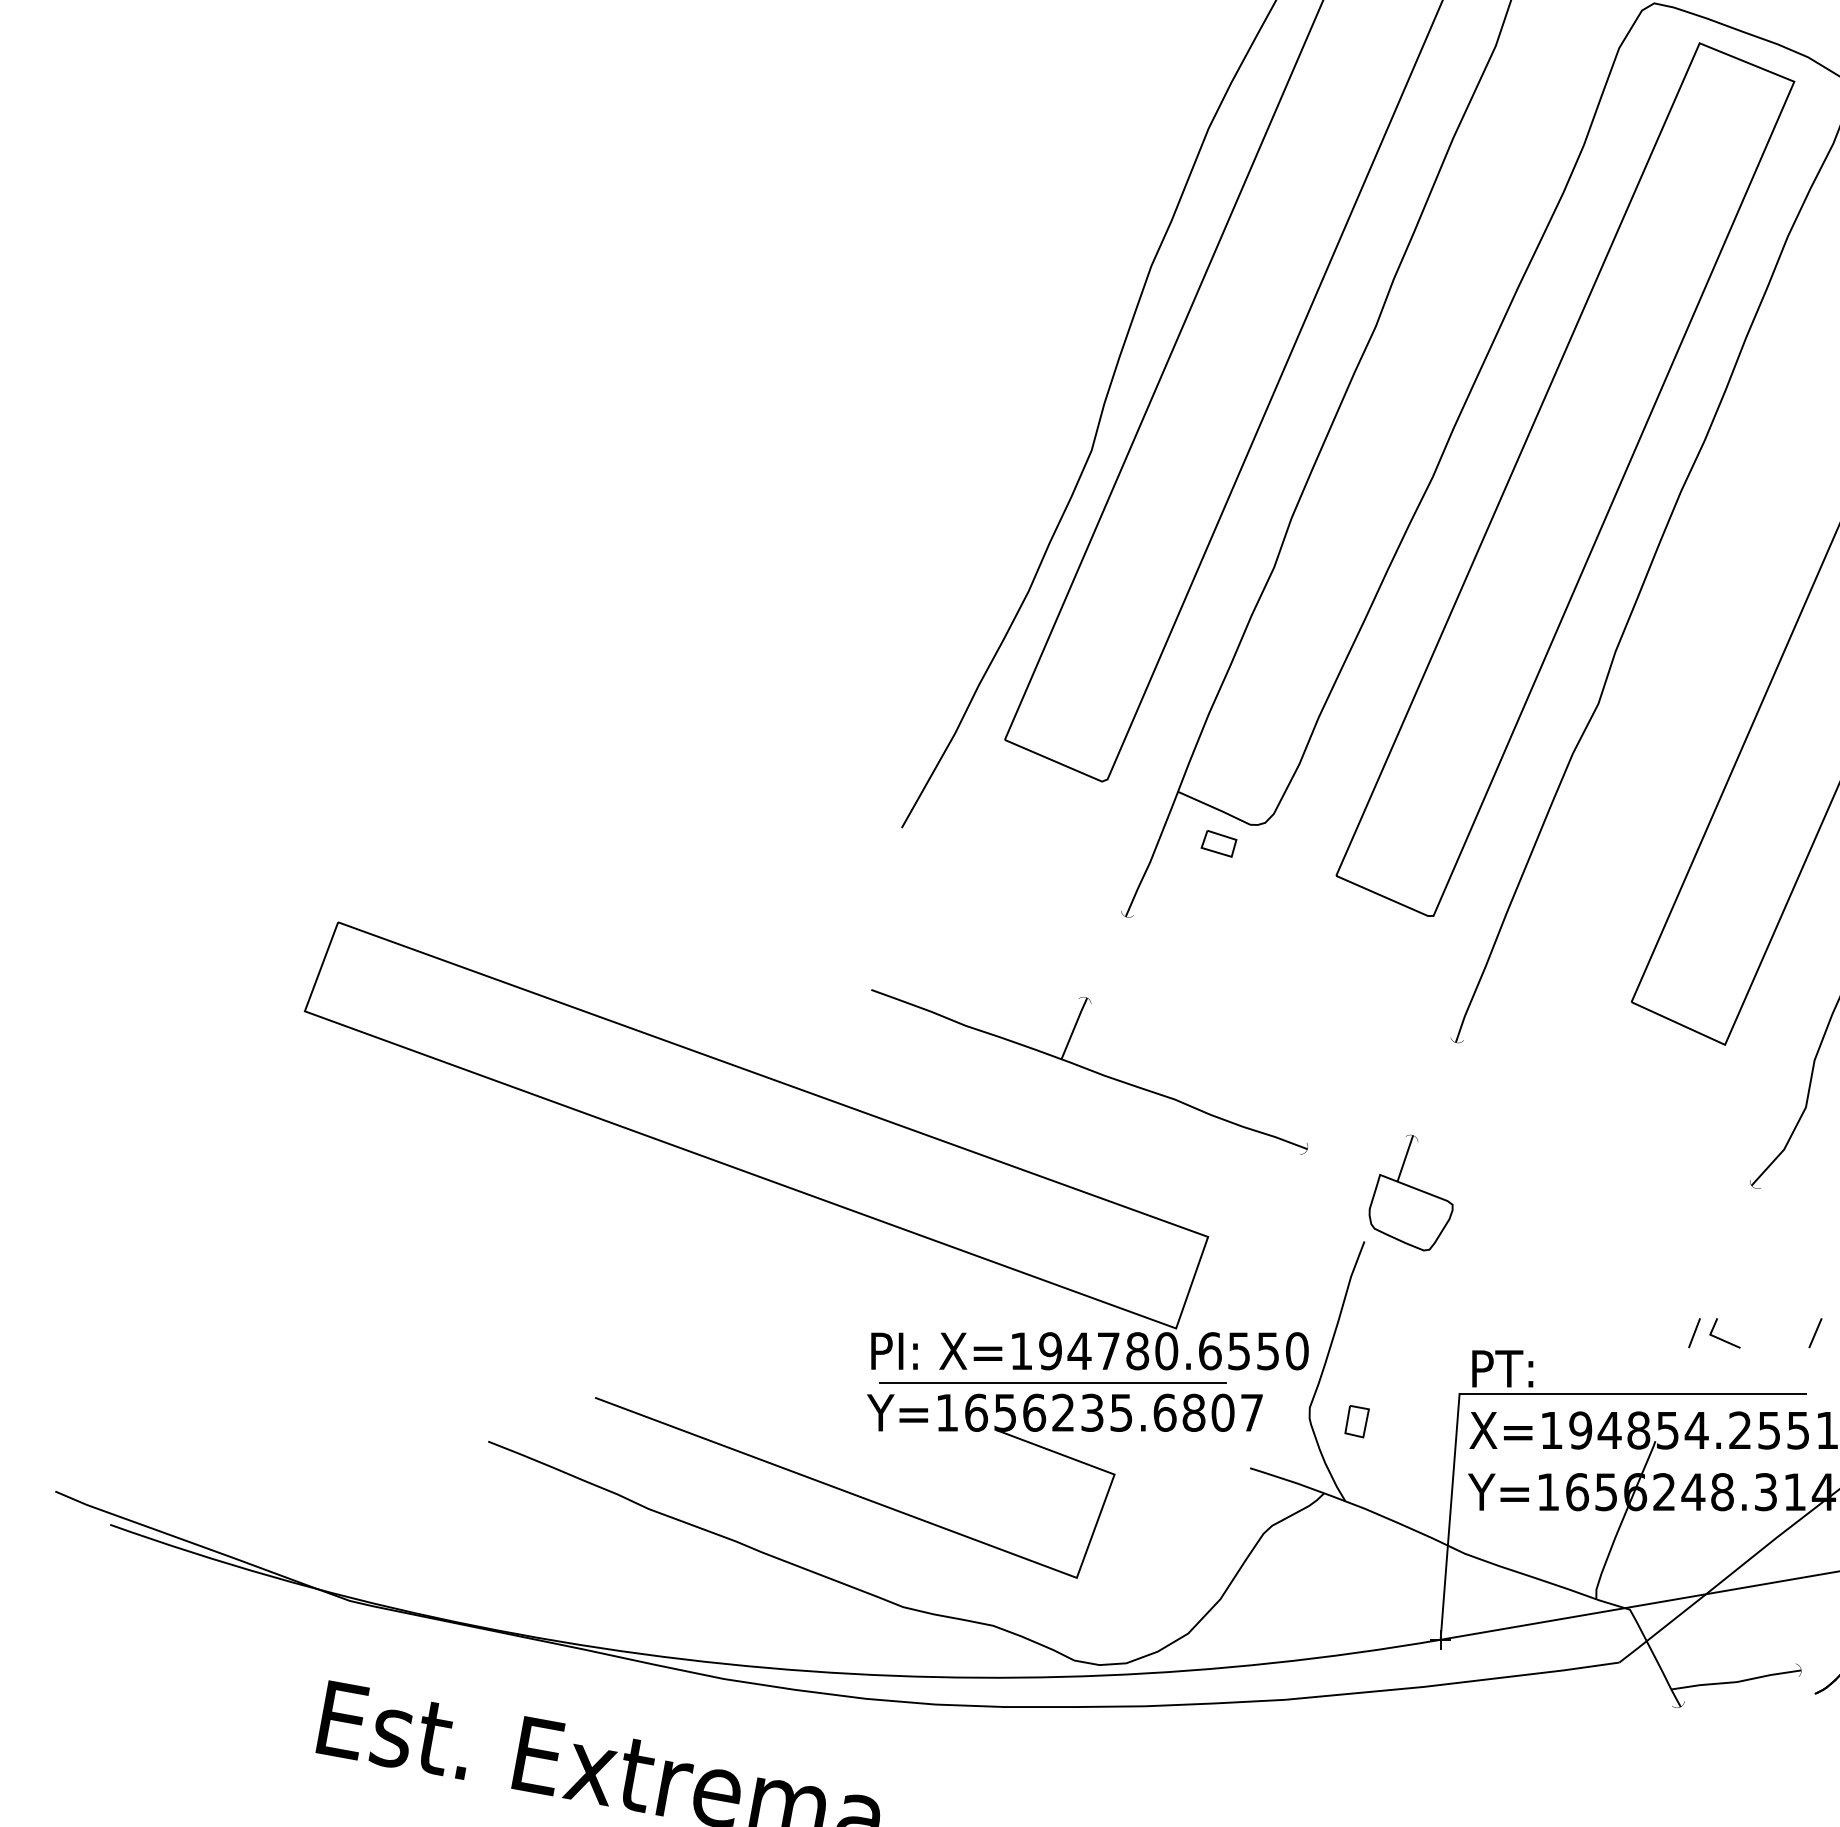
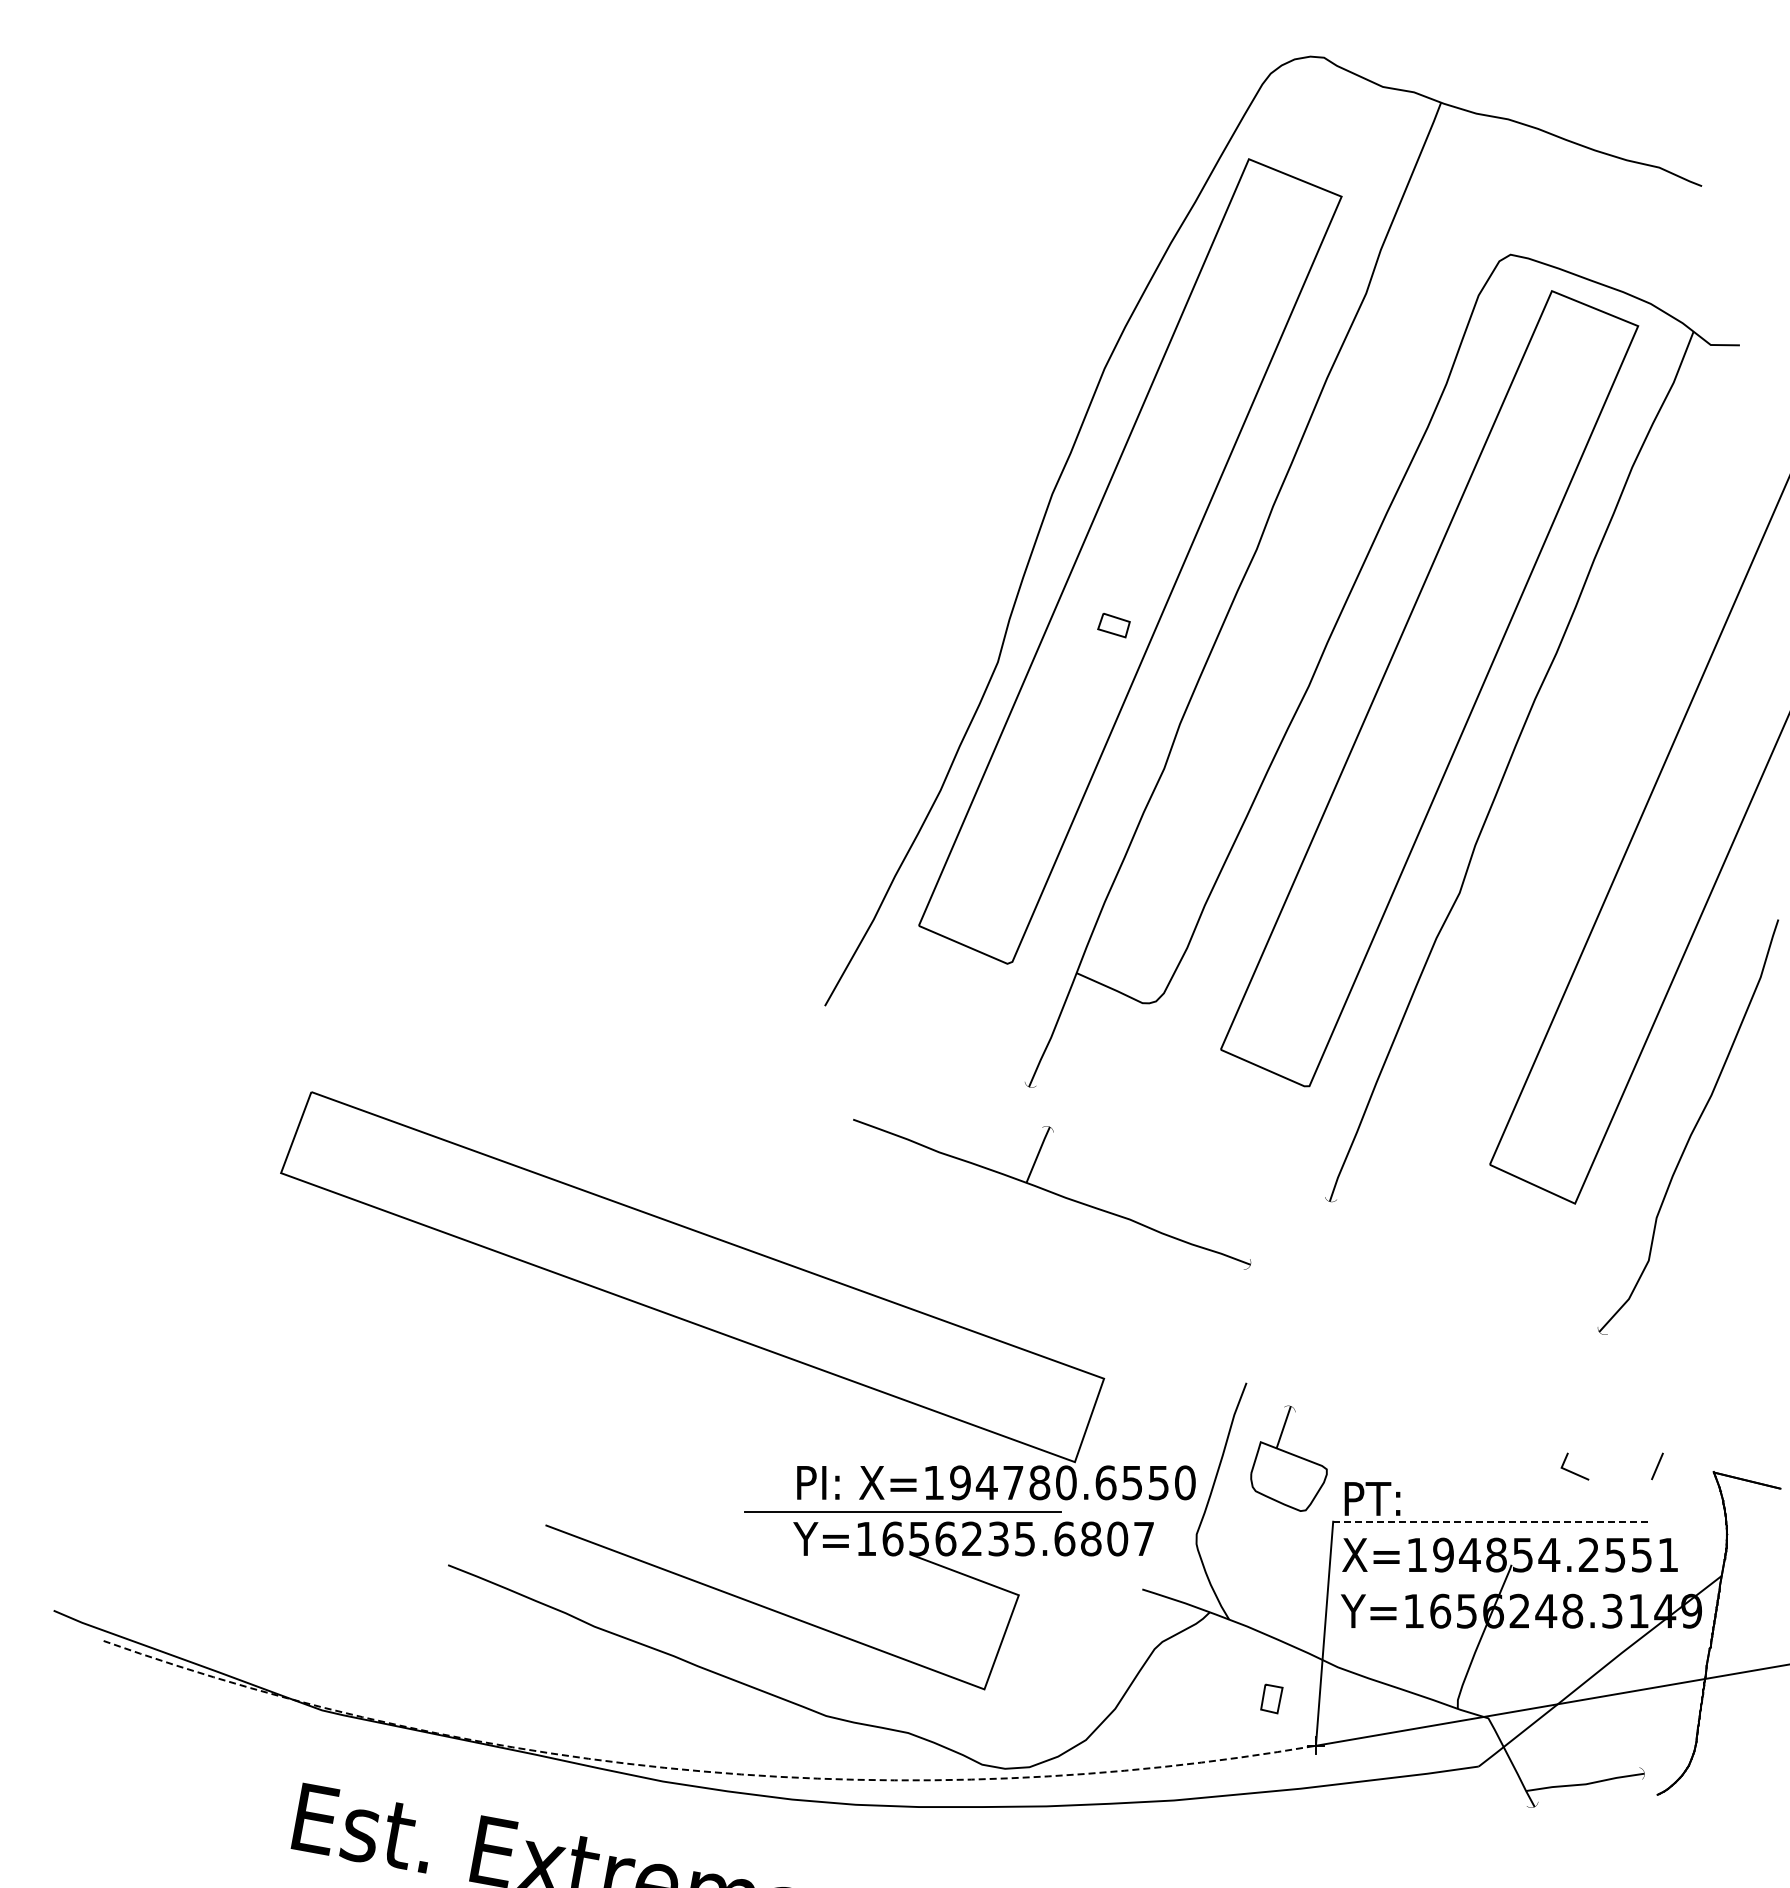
part: (1218, 843) -> (1113, 625), moved
part: (1090, 1070) -> (1052, 1193), moved
part: (1410, 1192) -> (1288, 1458), moved
line: (1694, 1333) -> (1547, 1466), removed
line: (1052, 1382) -> (902, 1511), moved
line: (1632, 1393) -> (1490, 1521), solid -> dashed
part: (1356, 1421) -> (1271, 1698), moved
arc: (768, 1668) -> (703, 1771), solid -> dashed

